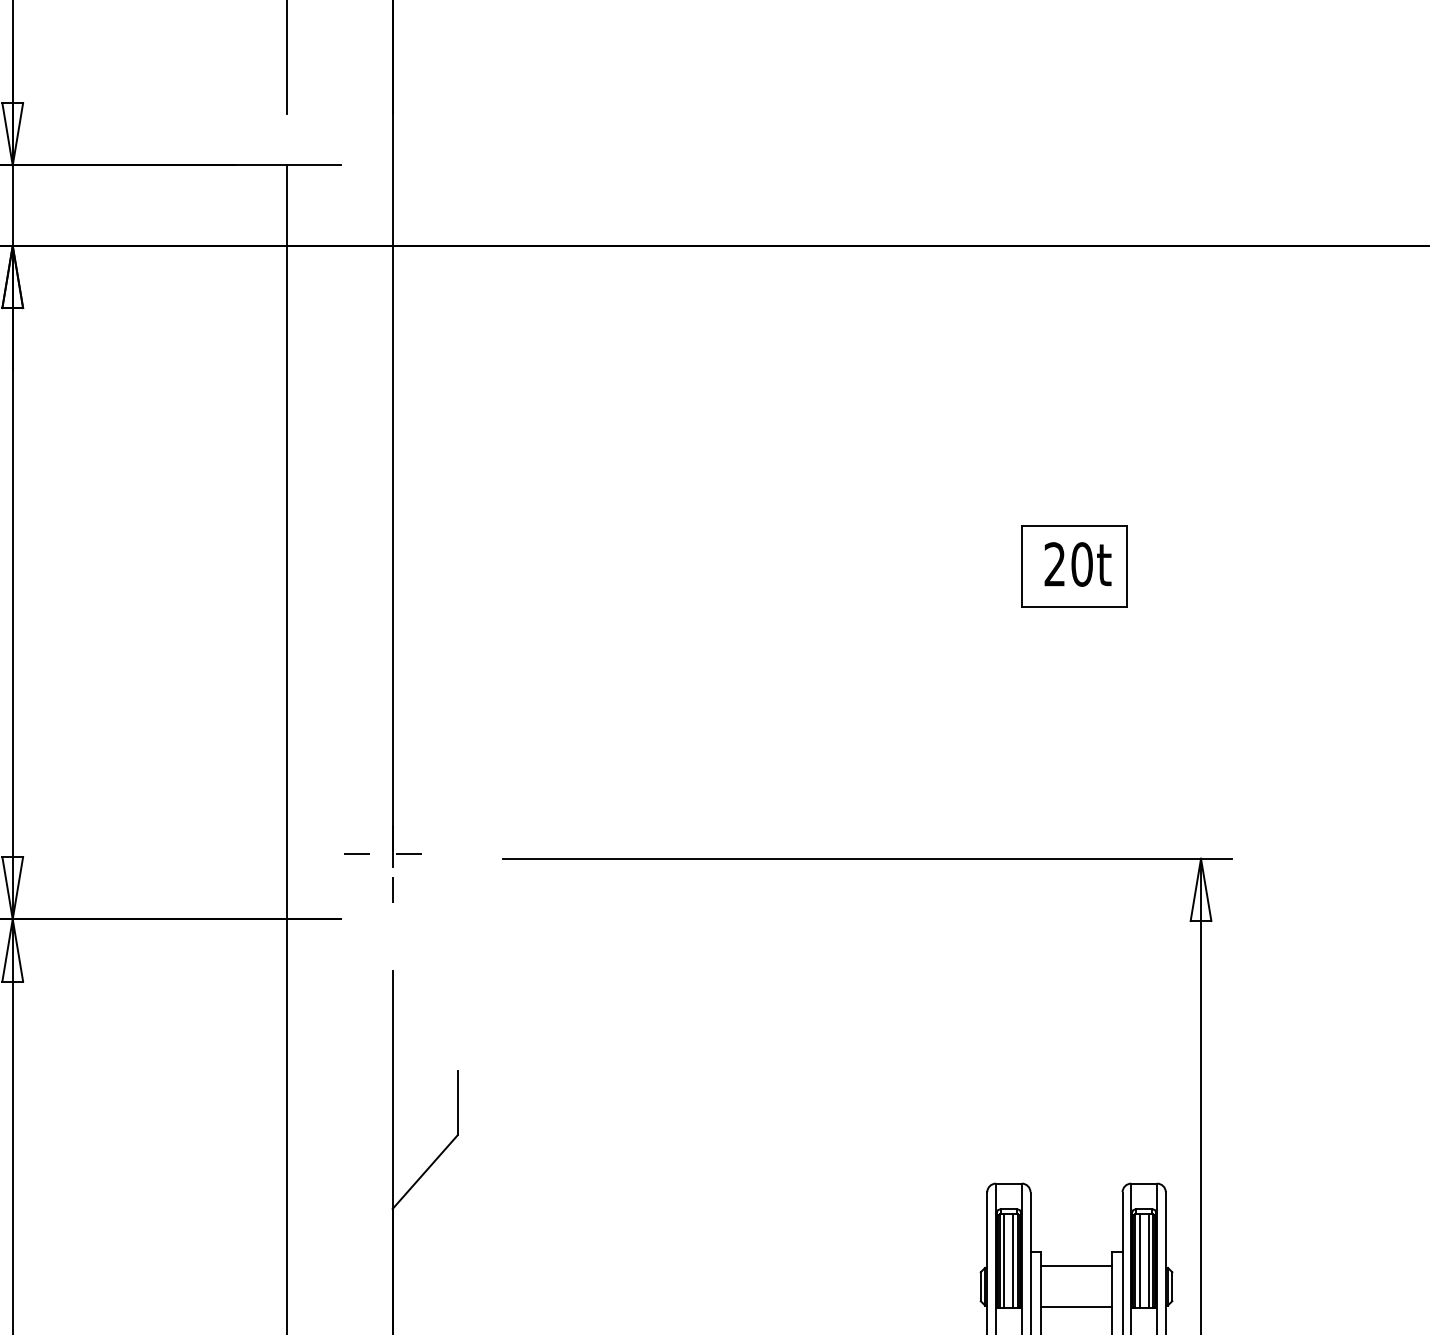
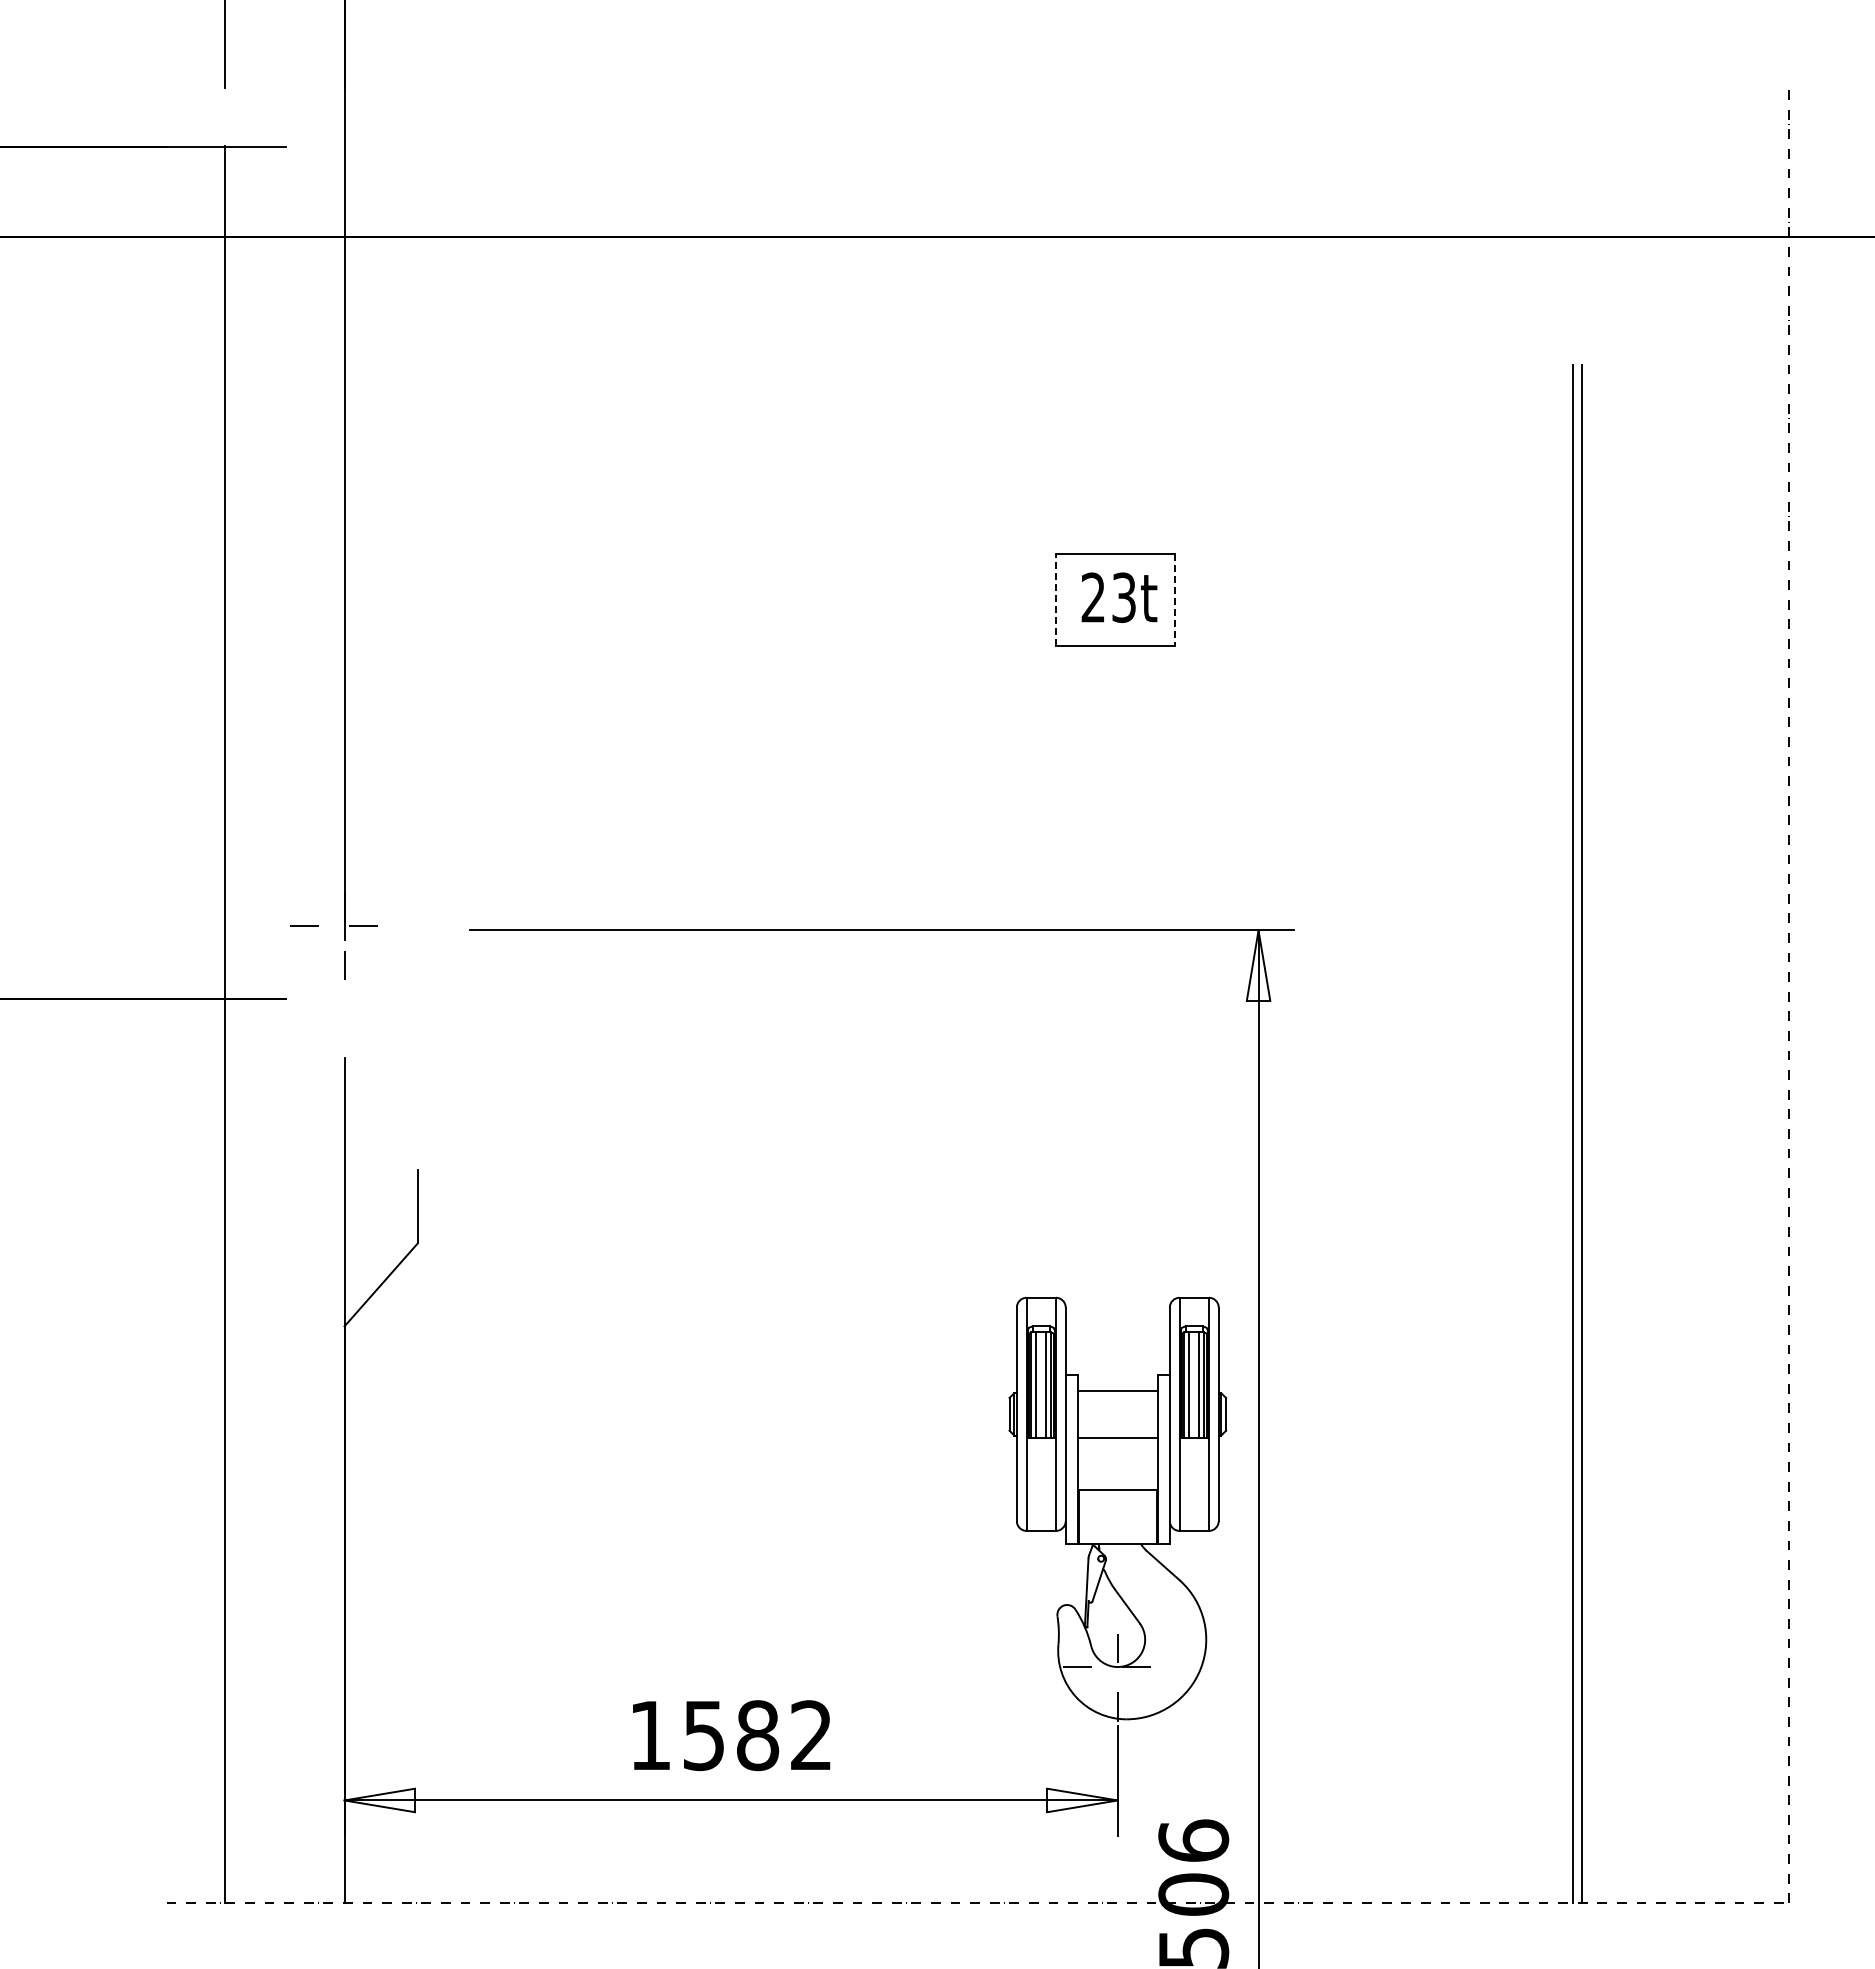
text: (1082, 564) -> (1124, 597), 20t -> 23t
line: (1022, 566) -> (1056, 600), solid -> dashed
line: (1126, 566) -> (1174, 600), solid -> dashed

